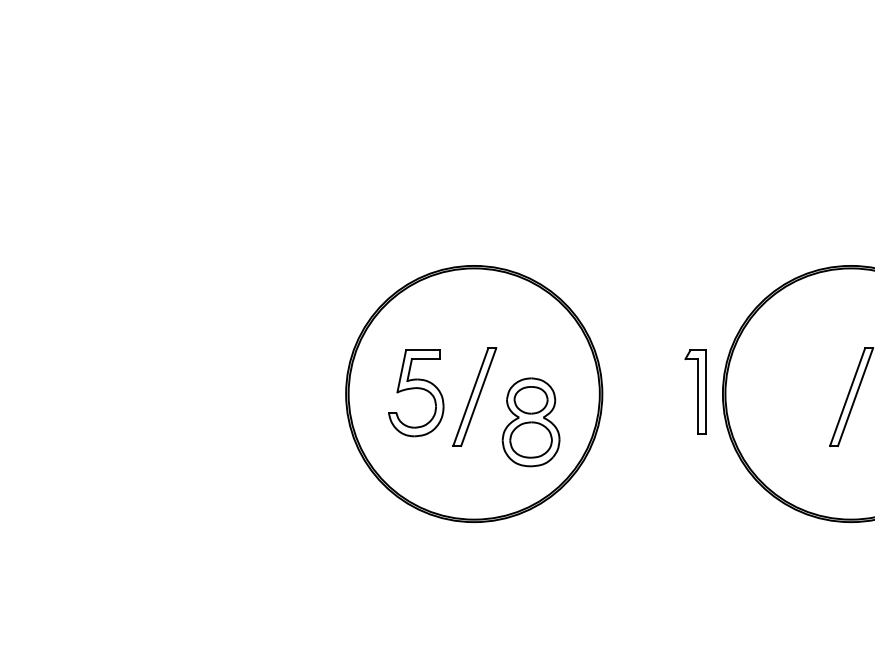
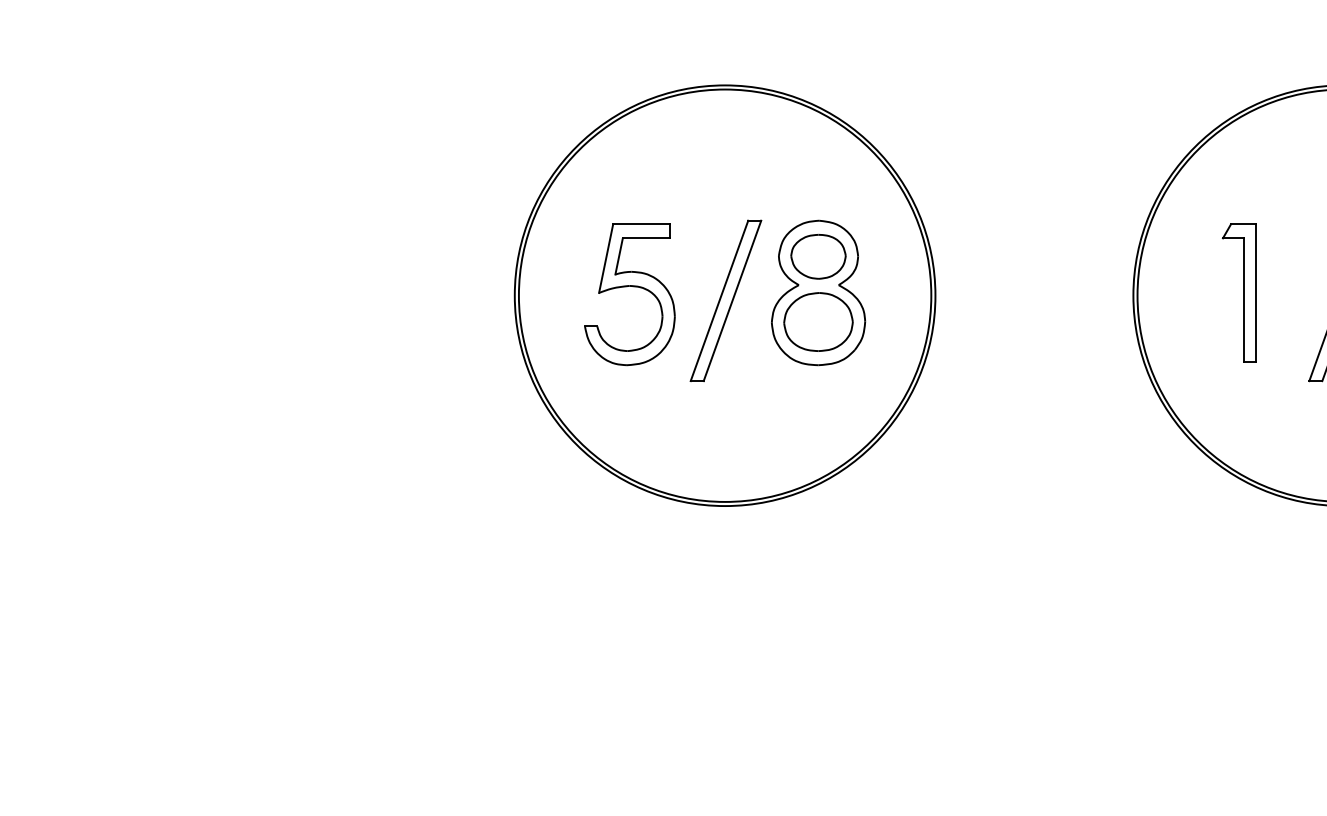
part: (695, 391) -> (1239, 291), moved
part: (530, 422) -> (817, 293), moved

